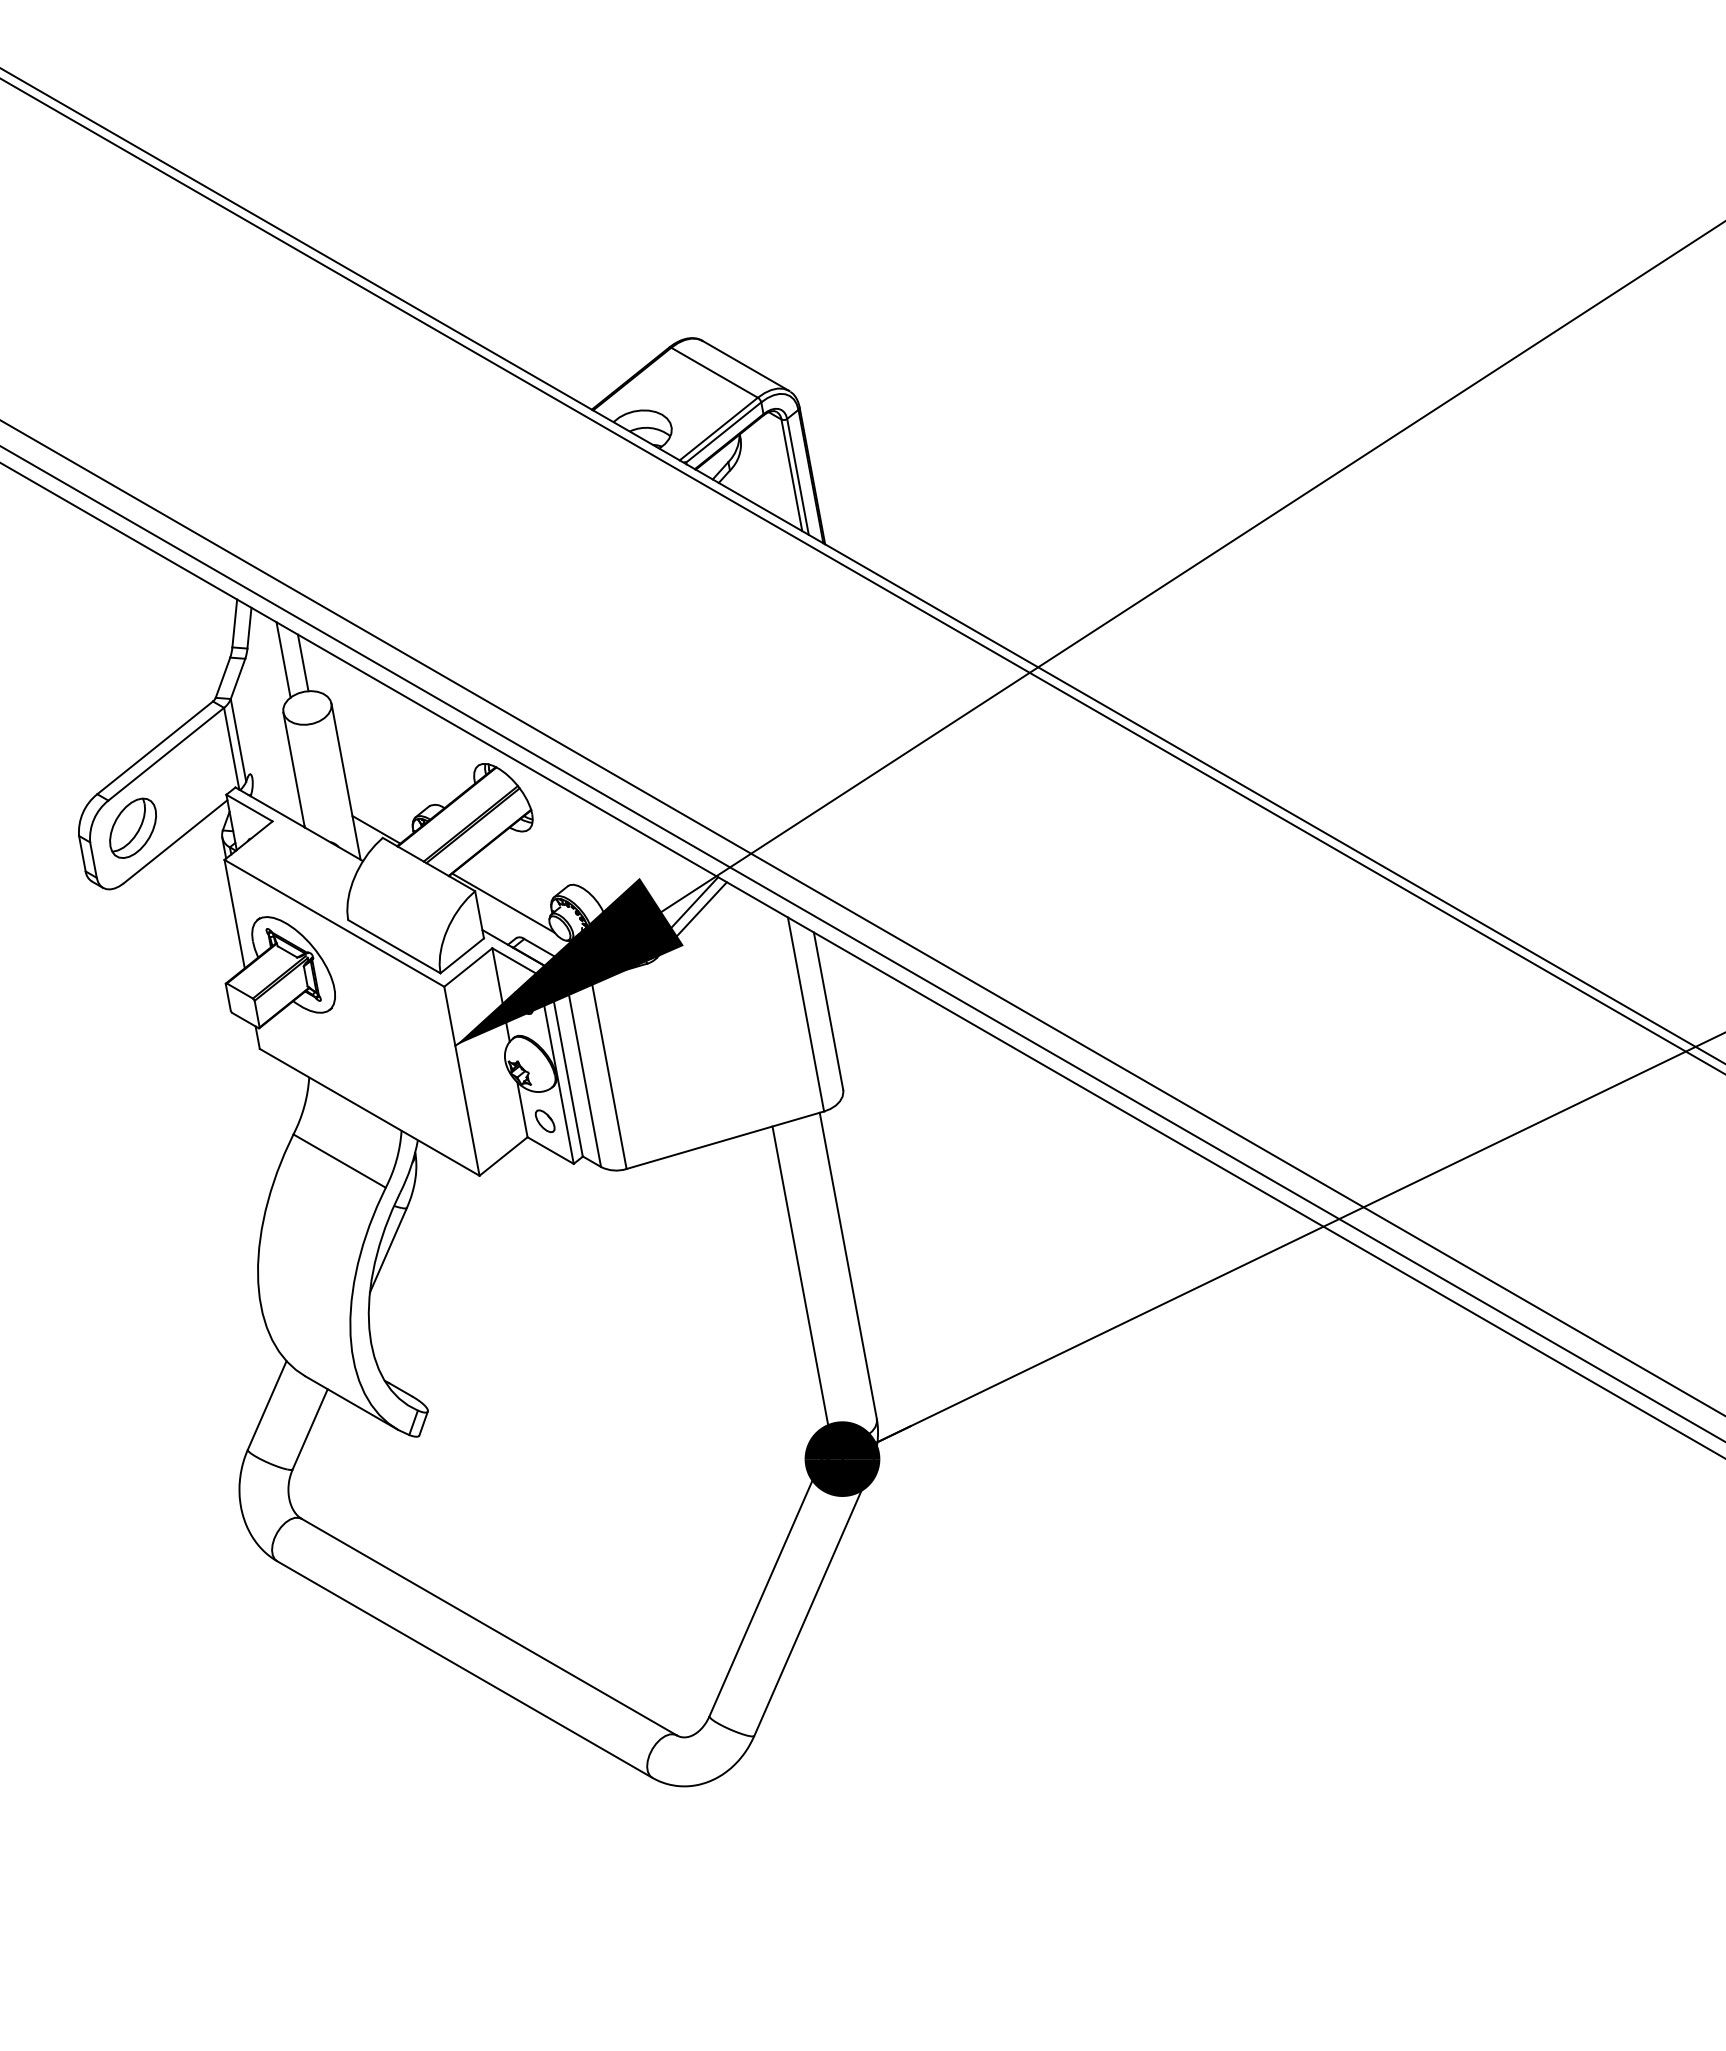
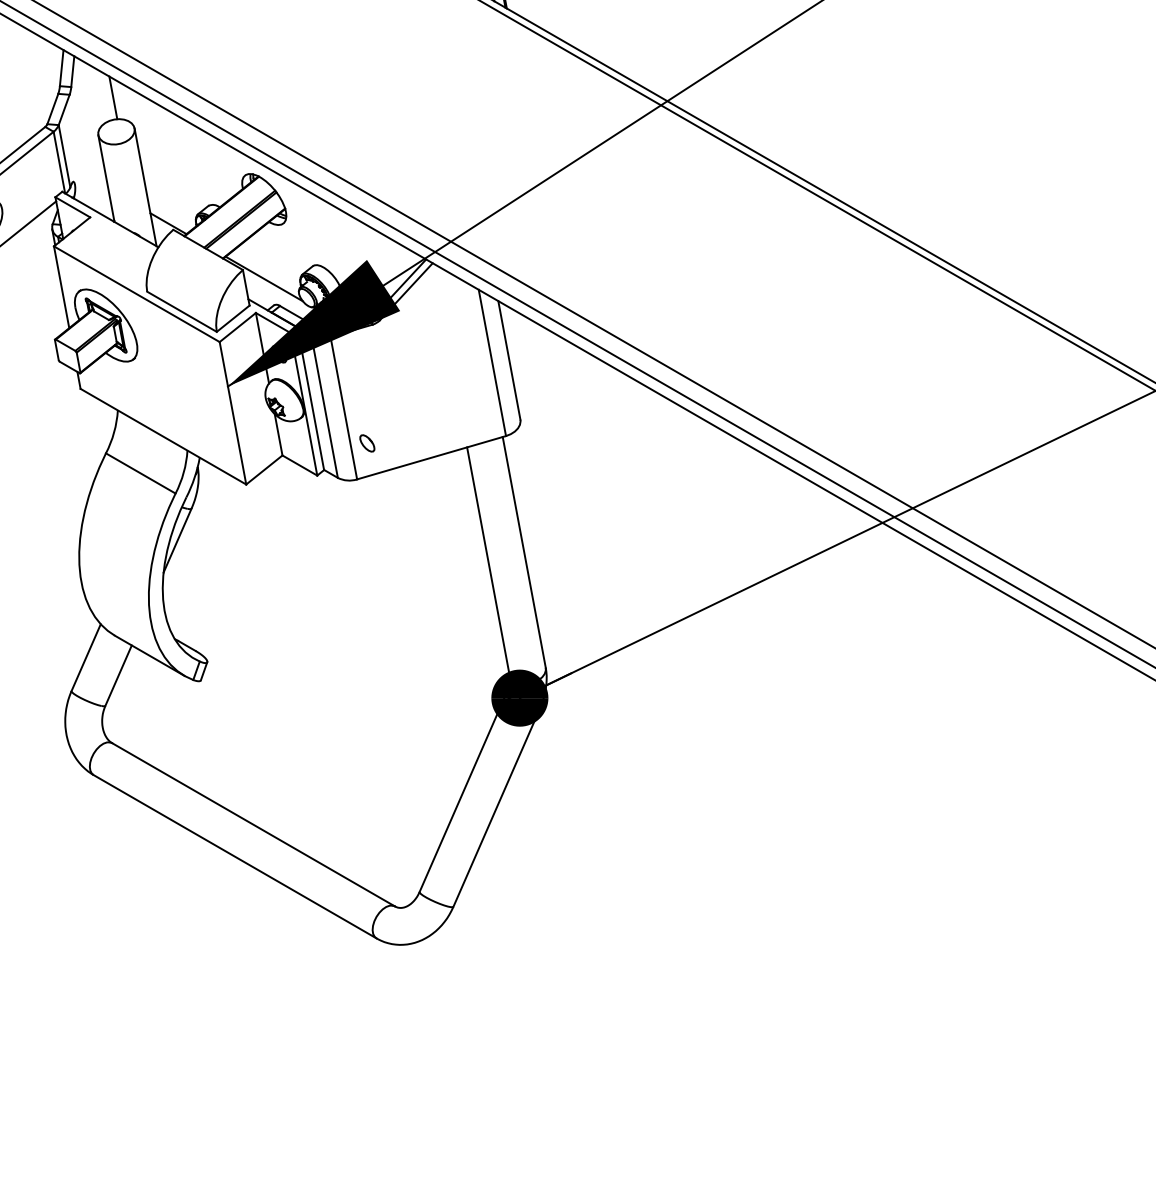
line: (283, 659) -> (98, 95), removed
part: (545, 1121) -> (367, 443), moved

